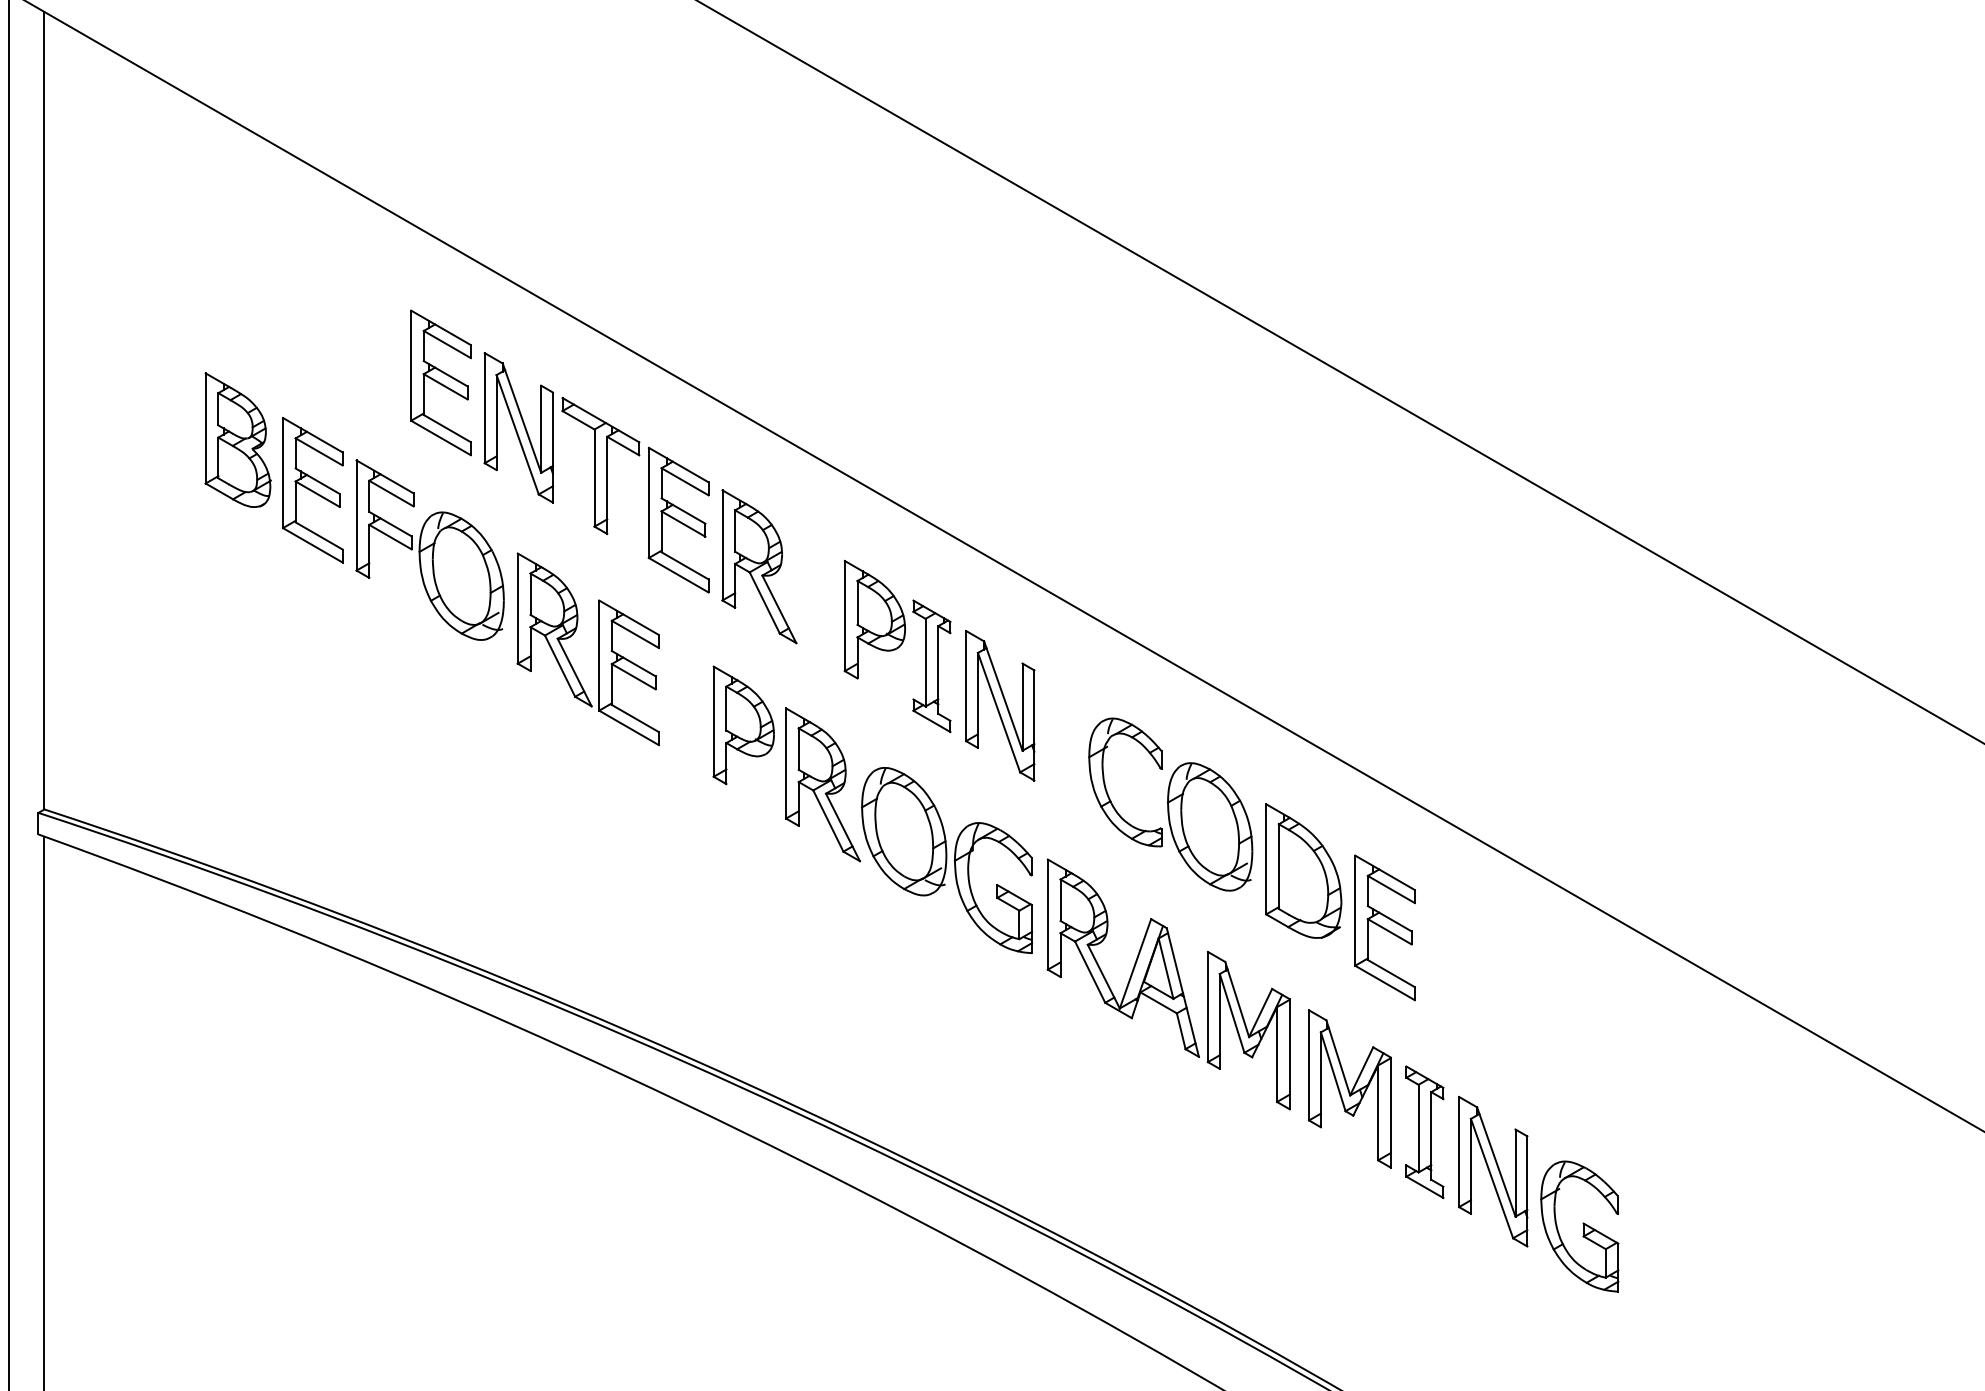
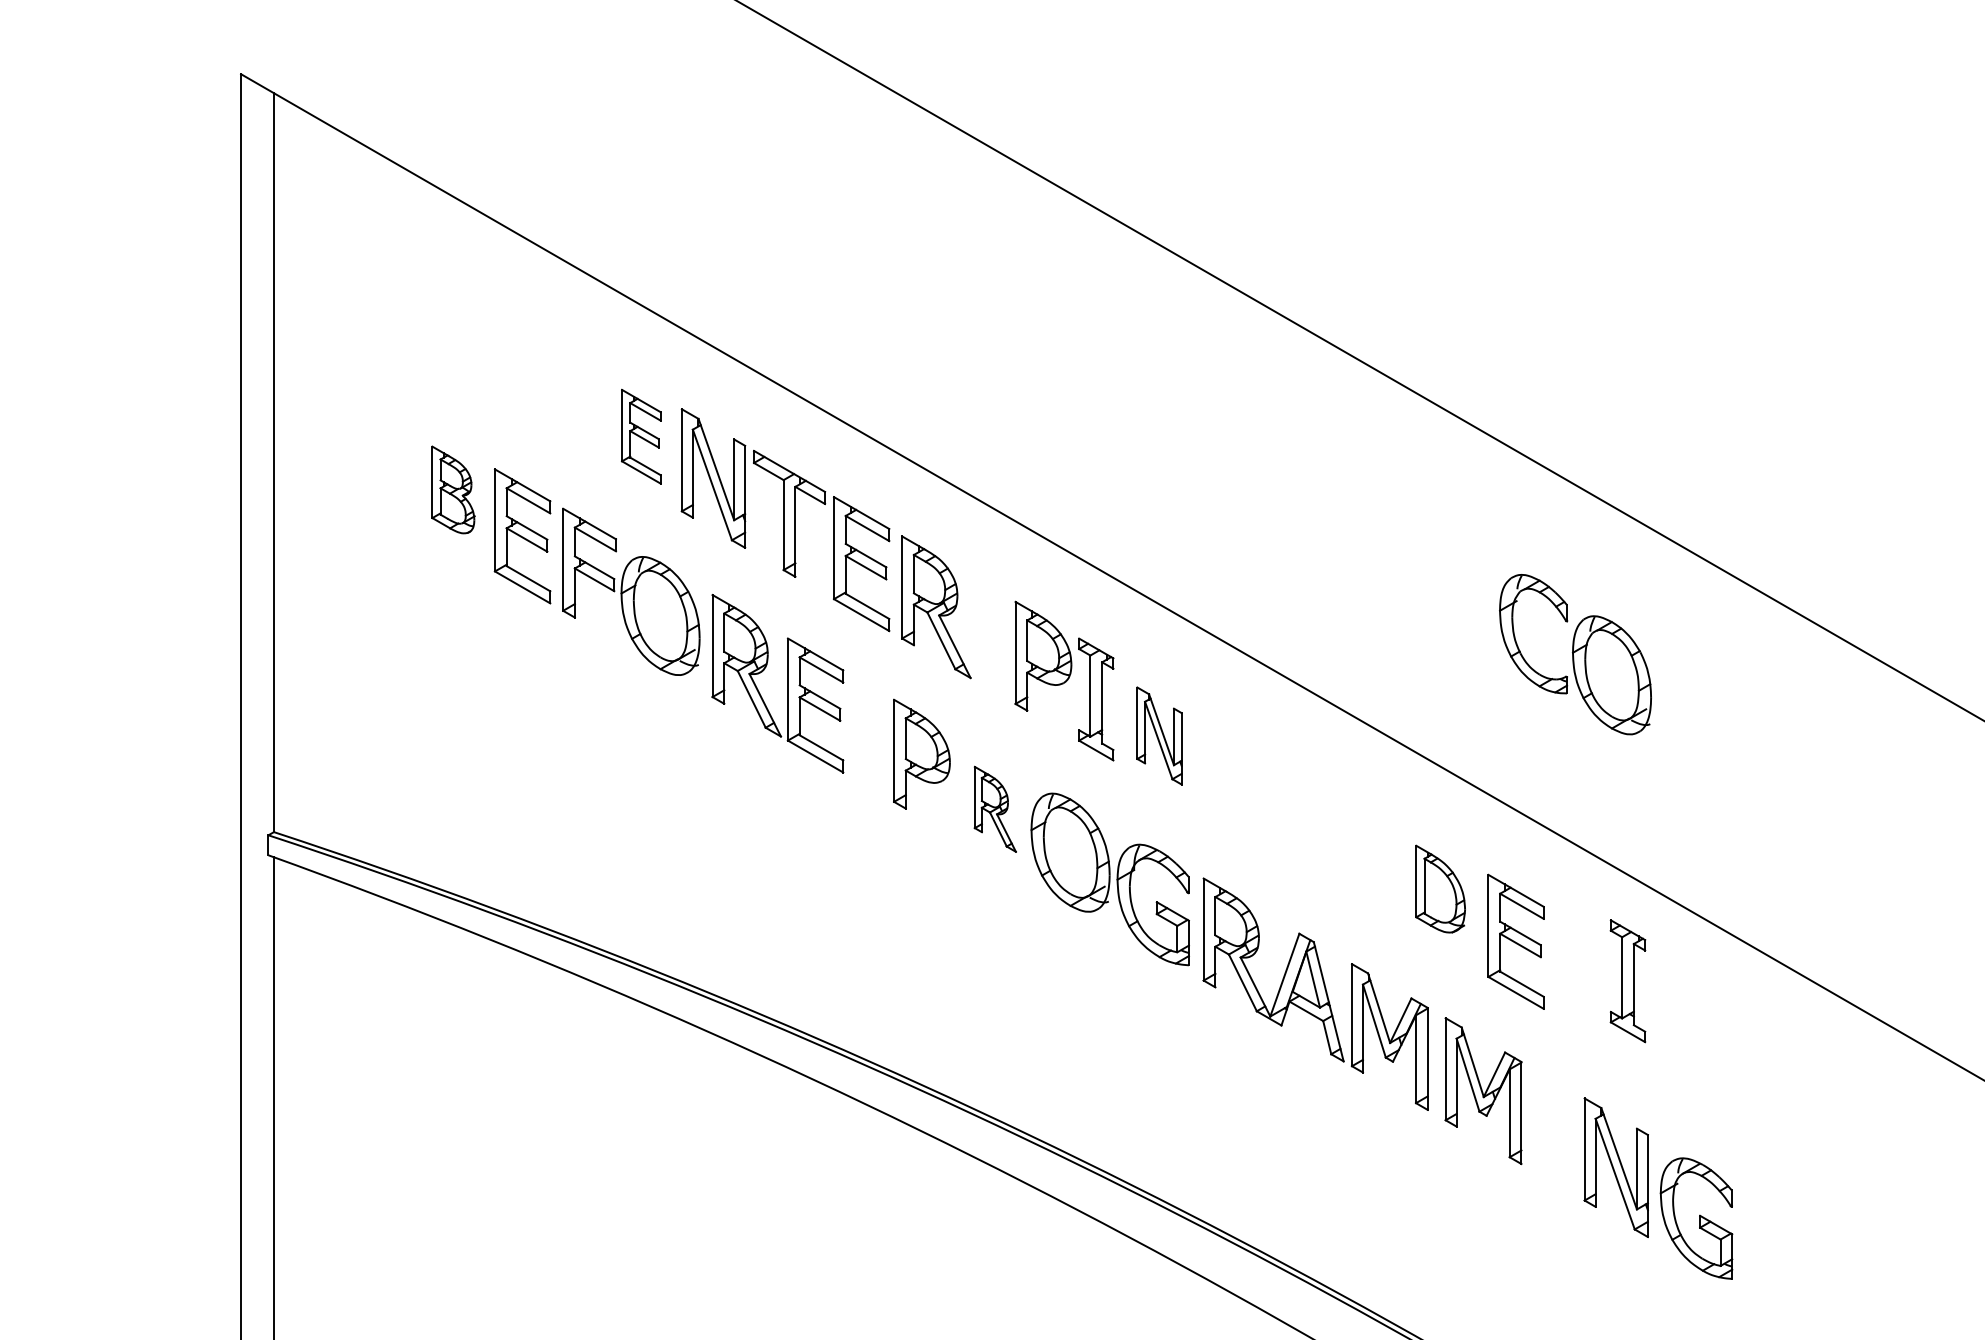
part: (441, 382) -> (641, 436), size x0.7
part: (238, 439) -> (453, 489), size x0.7
part: (1000, 705) -> (1159, 735), size x0.7
part: (823, 785) -> (995, 809), size x0.6
part: (1170, 804) -> (1575, 654), moved
part: (1303, 870) -> (1440, 888), size x0.7
part: (1424, 1132) -> (1627, 981), moved

